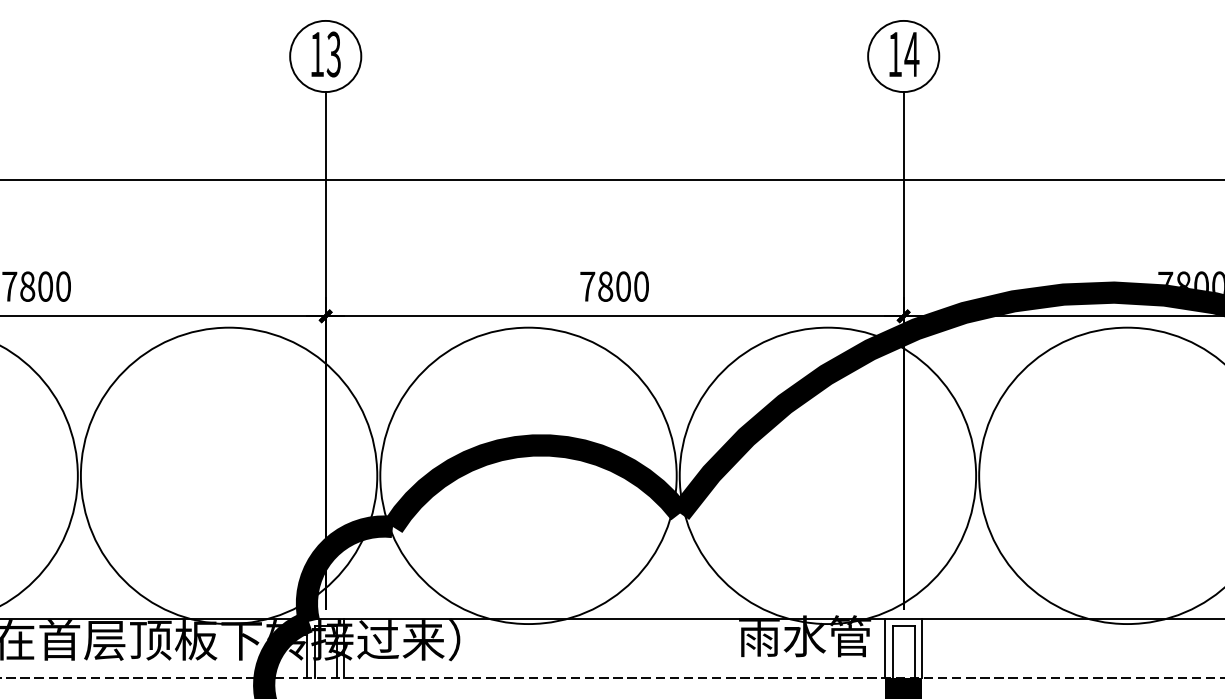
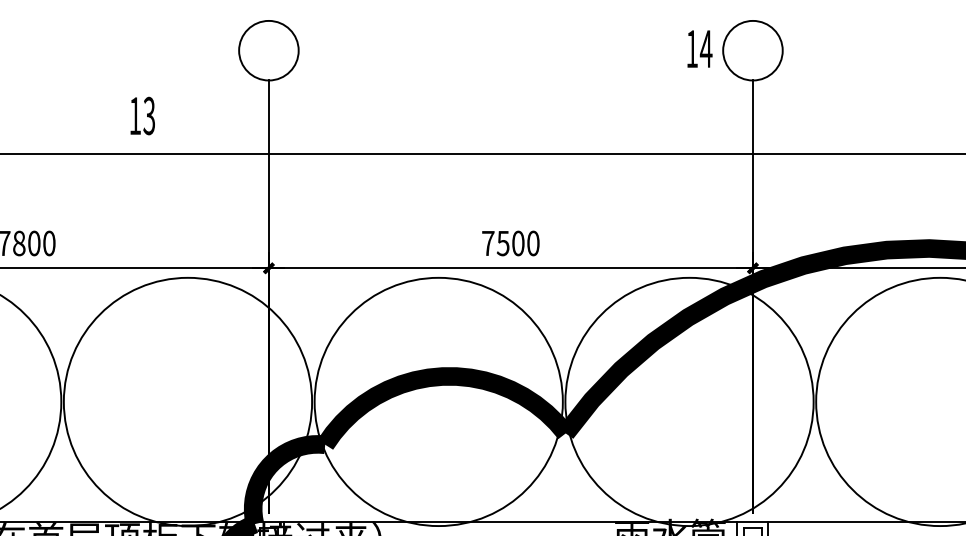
text: (325, 54) -> (142, 116), moved
text: (904, 54) -> (700, 49), moved
text: (605, 286) -> (503, 243), 7800 -> 7500

